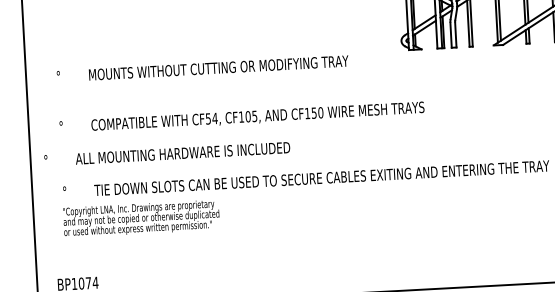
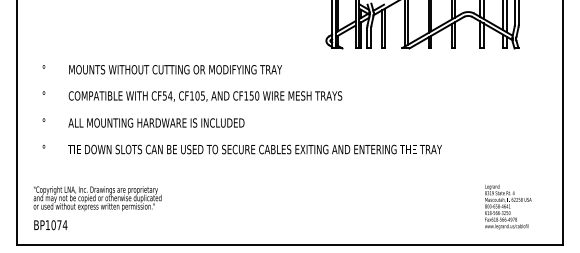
text: (201, 68) -> (161, 69), moved
text: (167, 153) -> (143, 122), moved
text: (141, 218) -> (97, 198), moved

